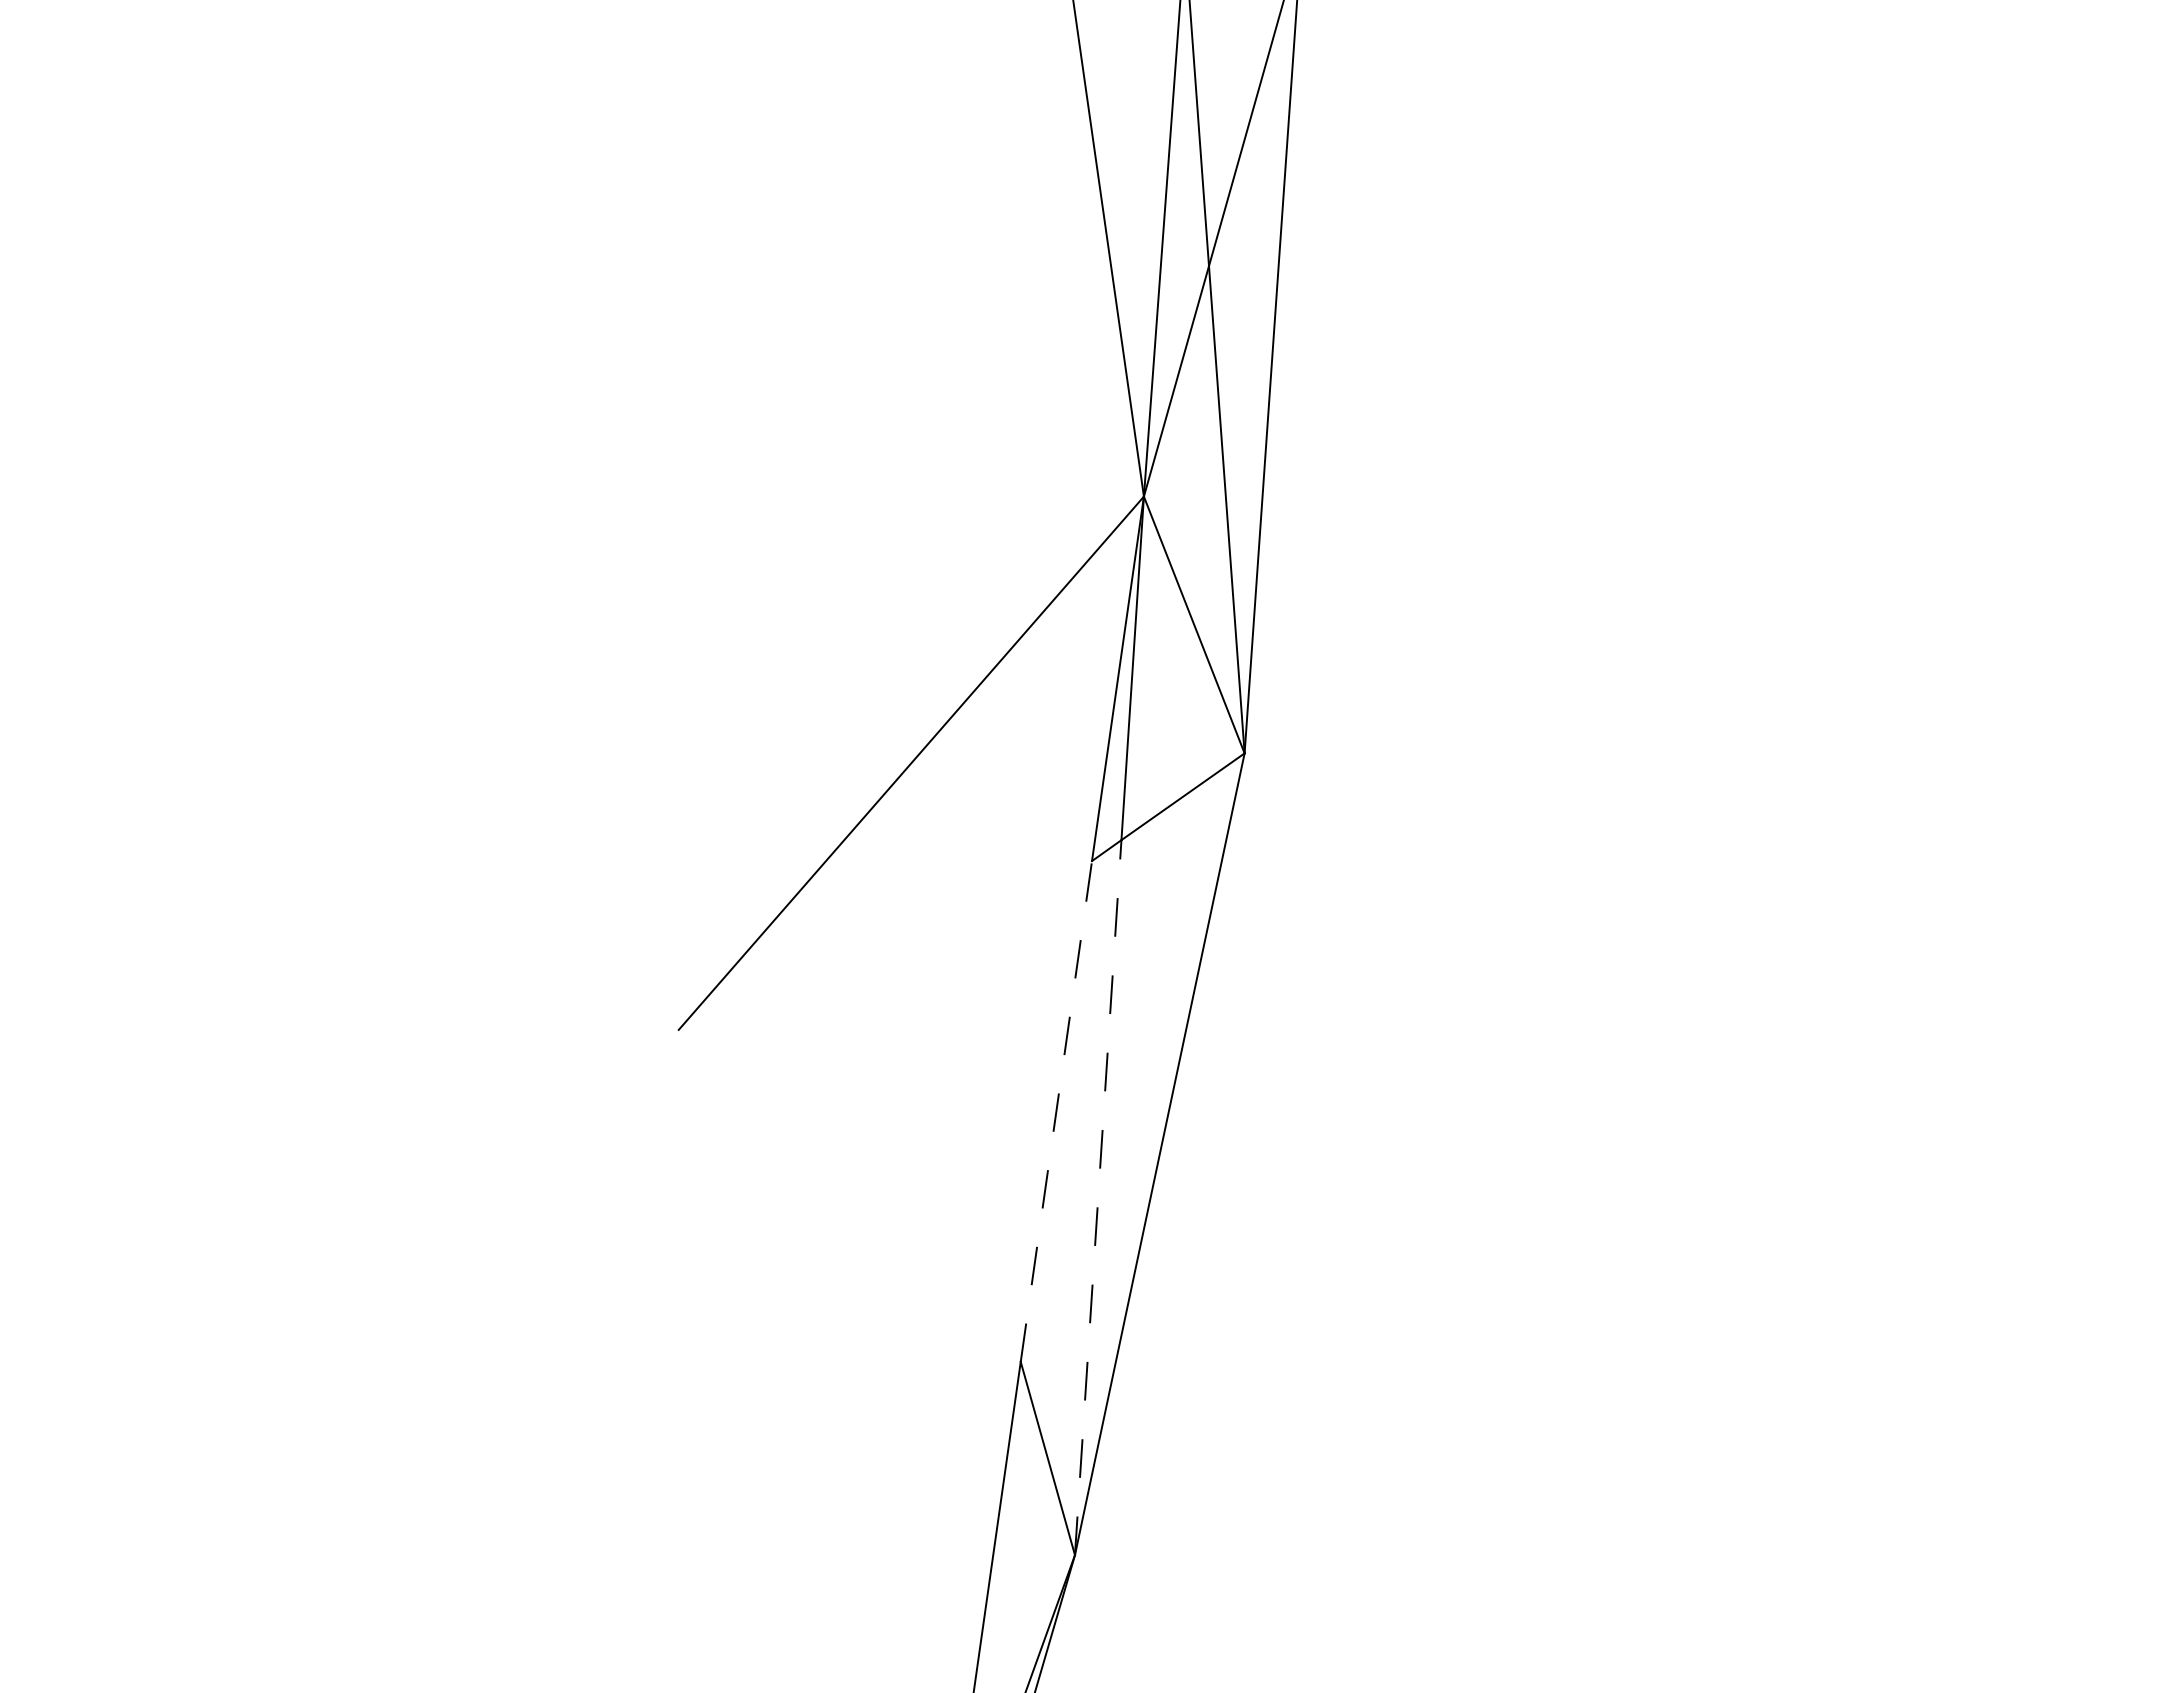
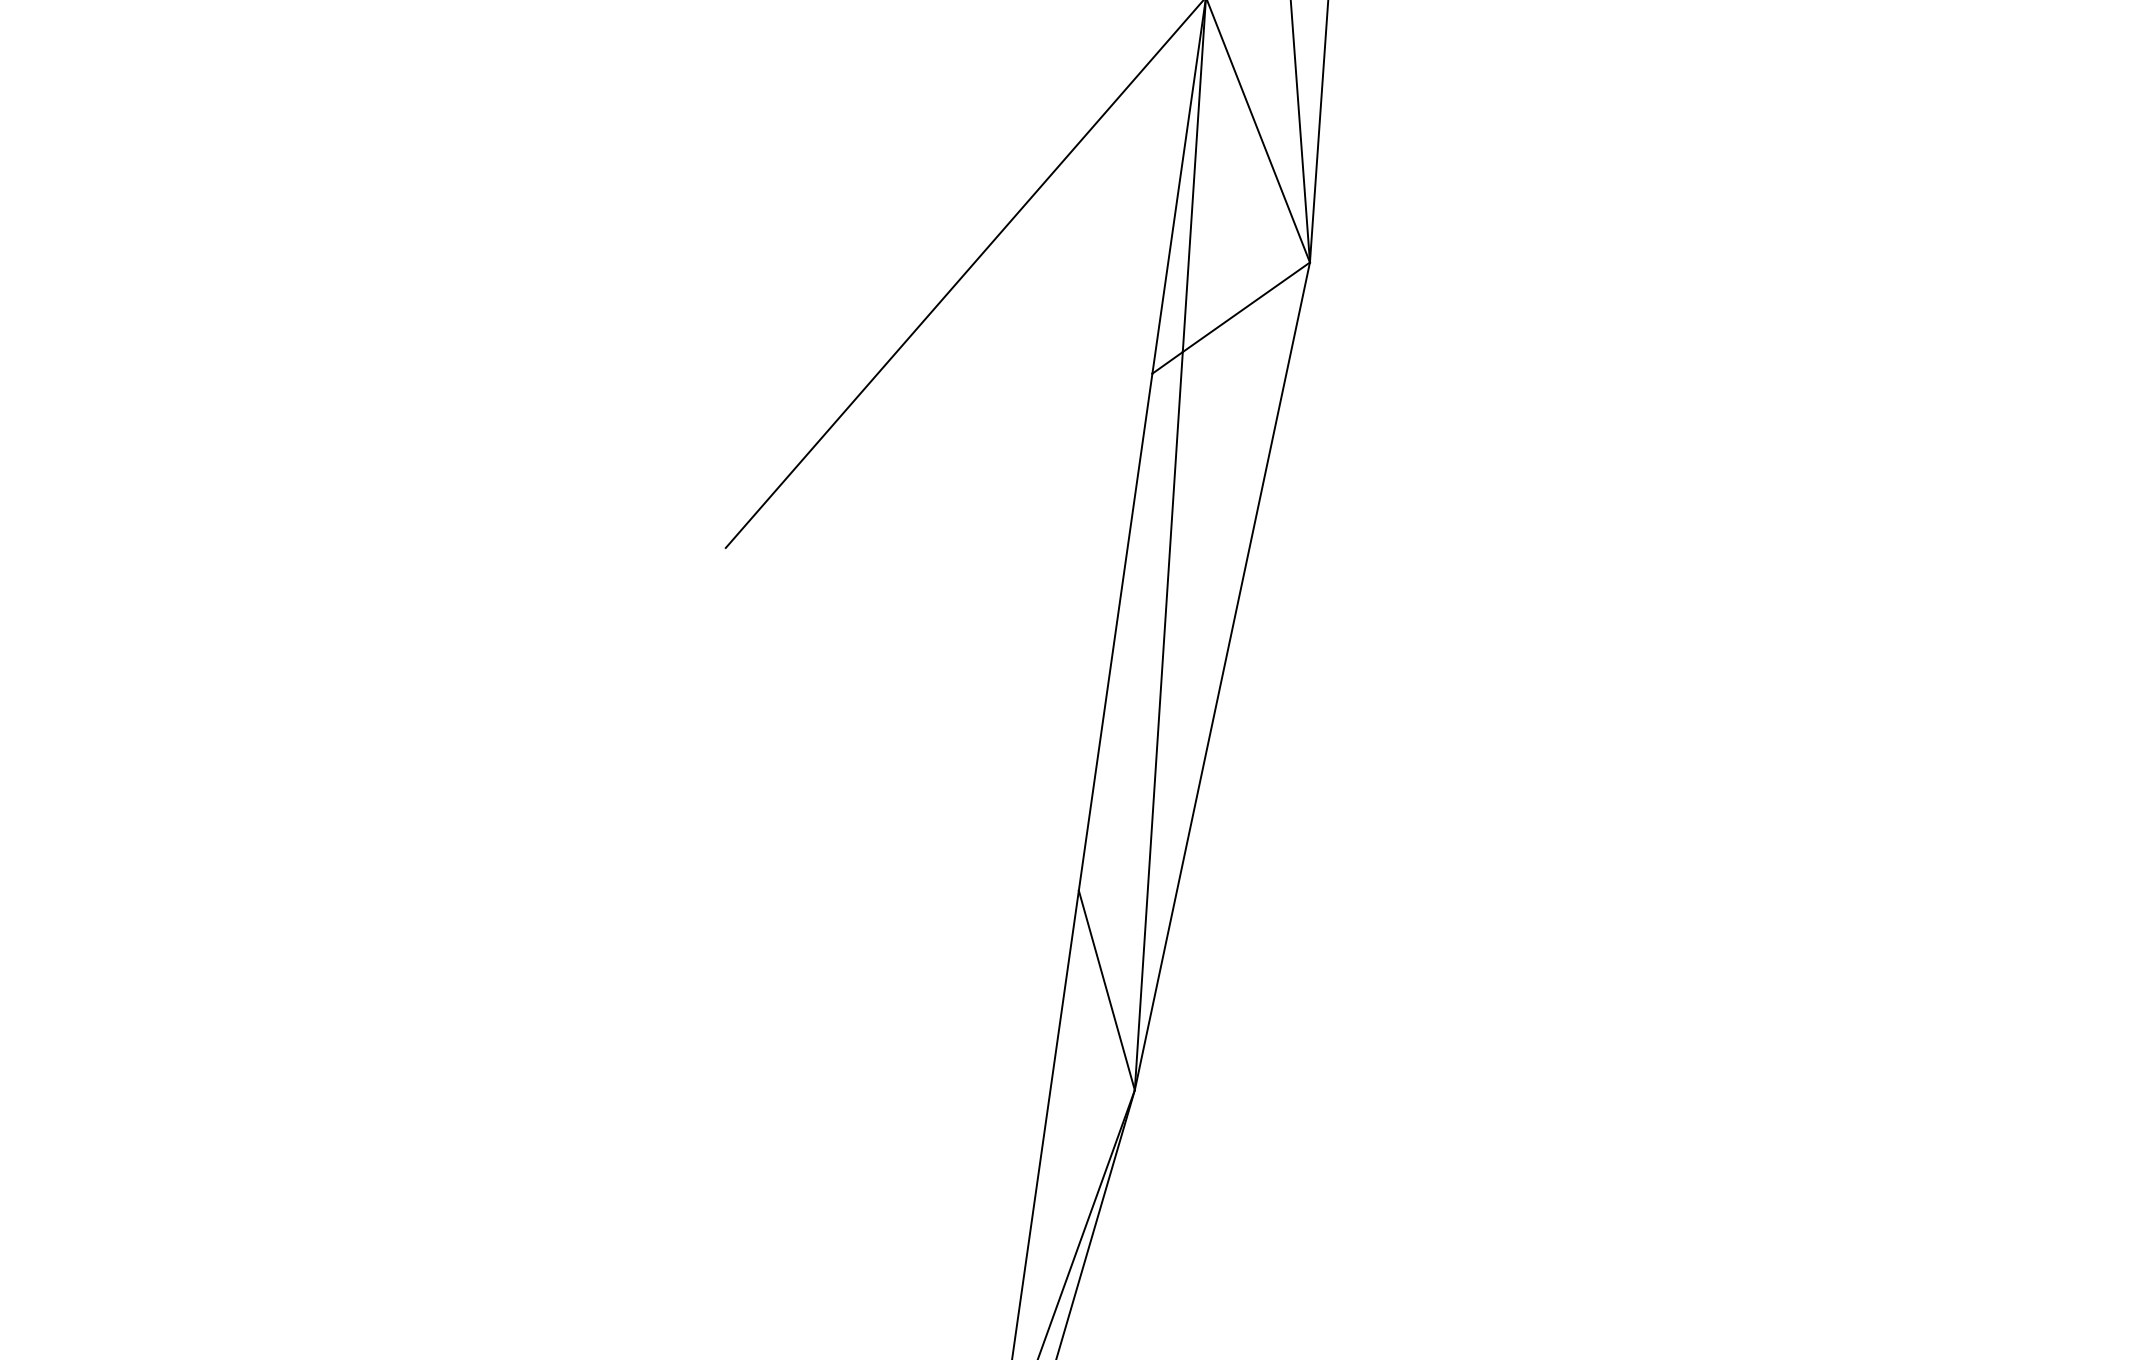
line: (1056, 1111) -> (1115, 632), dashed -> solid
line: (1098, 1197) -> (1159, 720), dashed -> solid

